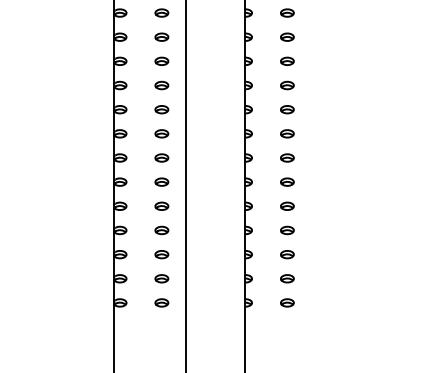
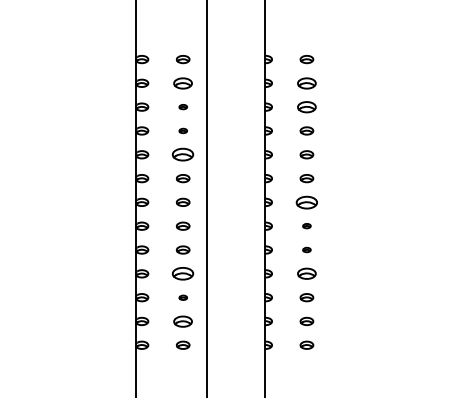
part: (162, 36) -> (183, 82), size x1.4
part: (286, 36) -> (306, 82), size x1.4
part: (162, 60) -> (183, 106), size x0.6
part: (286, 60) -> (306, 106), size x1.4
part: (162, 85) -> (183, 130), size x0.6
part: (162, 109) -> (183, 154), size x1.6
part: (286, 157) -> (306, 201), size x1.6
part: (286, 181) -> (306, 225), size x0.6
part: (286, 205) -> (306, 249), size x0.6
part: (162, 230) -> (183, 273), size x1.6
part: (286, 230) -> (306, 273), size x1.4
part: (162, 254) -> (183, 297), size x0.6
part: (162, 277) -> (183, 320), size x1.4

